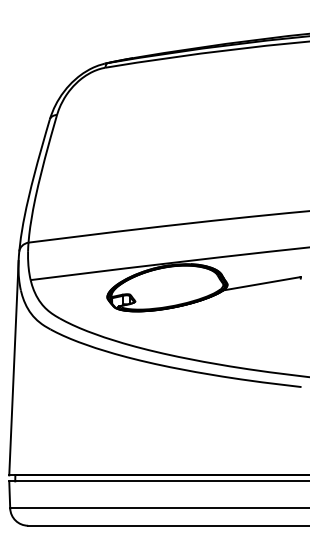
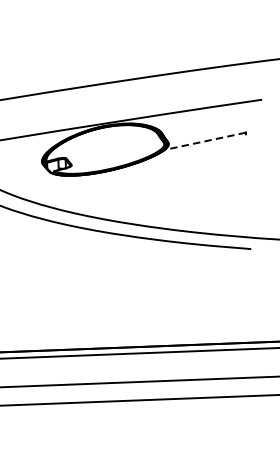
line: (261, 283) -> (204, 141), solid -> dashed

